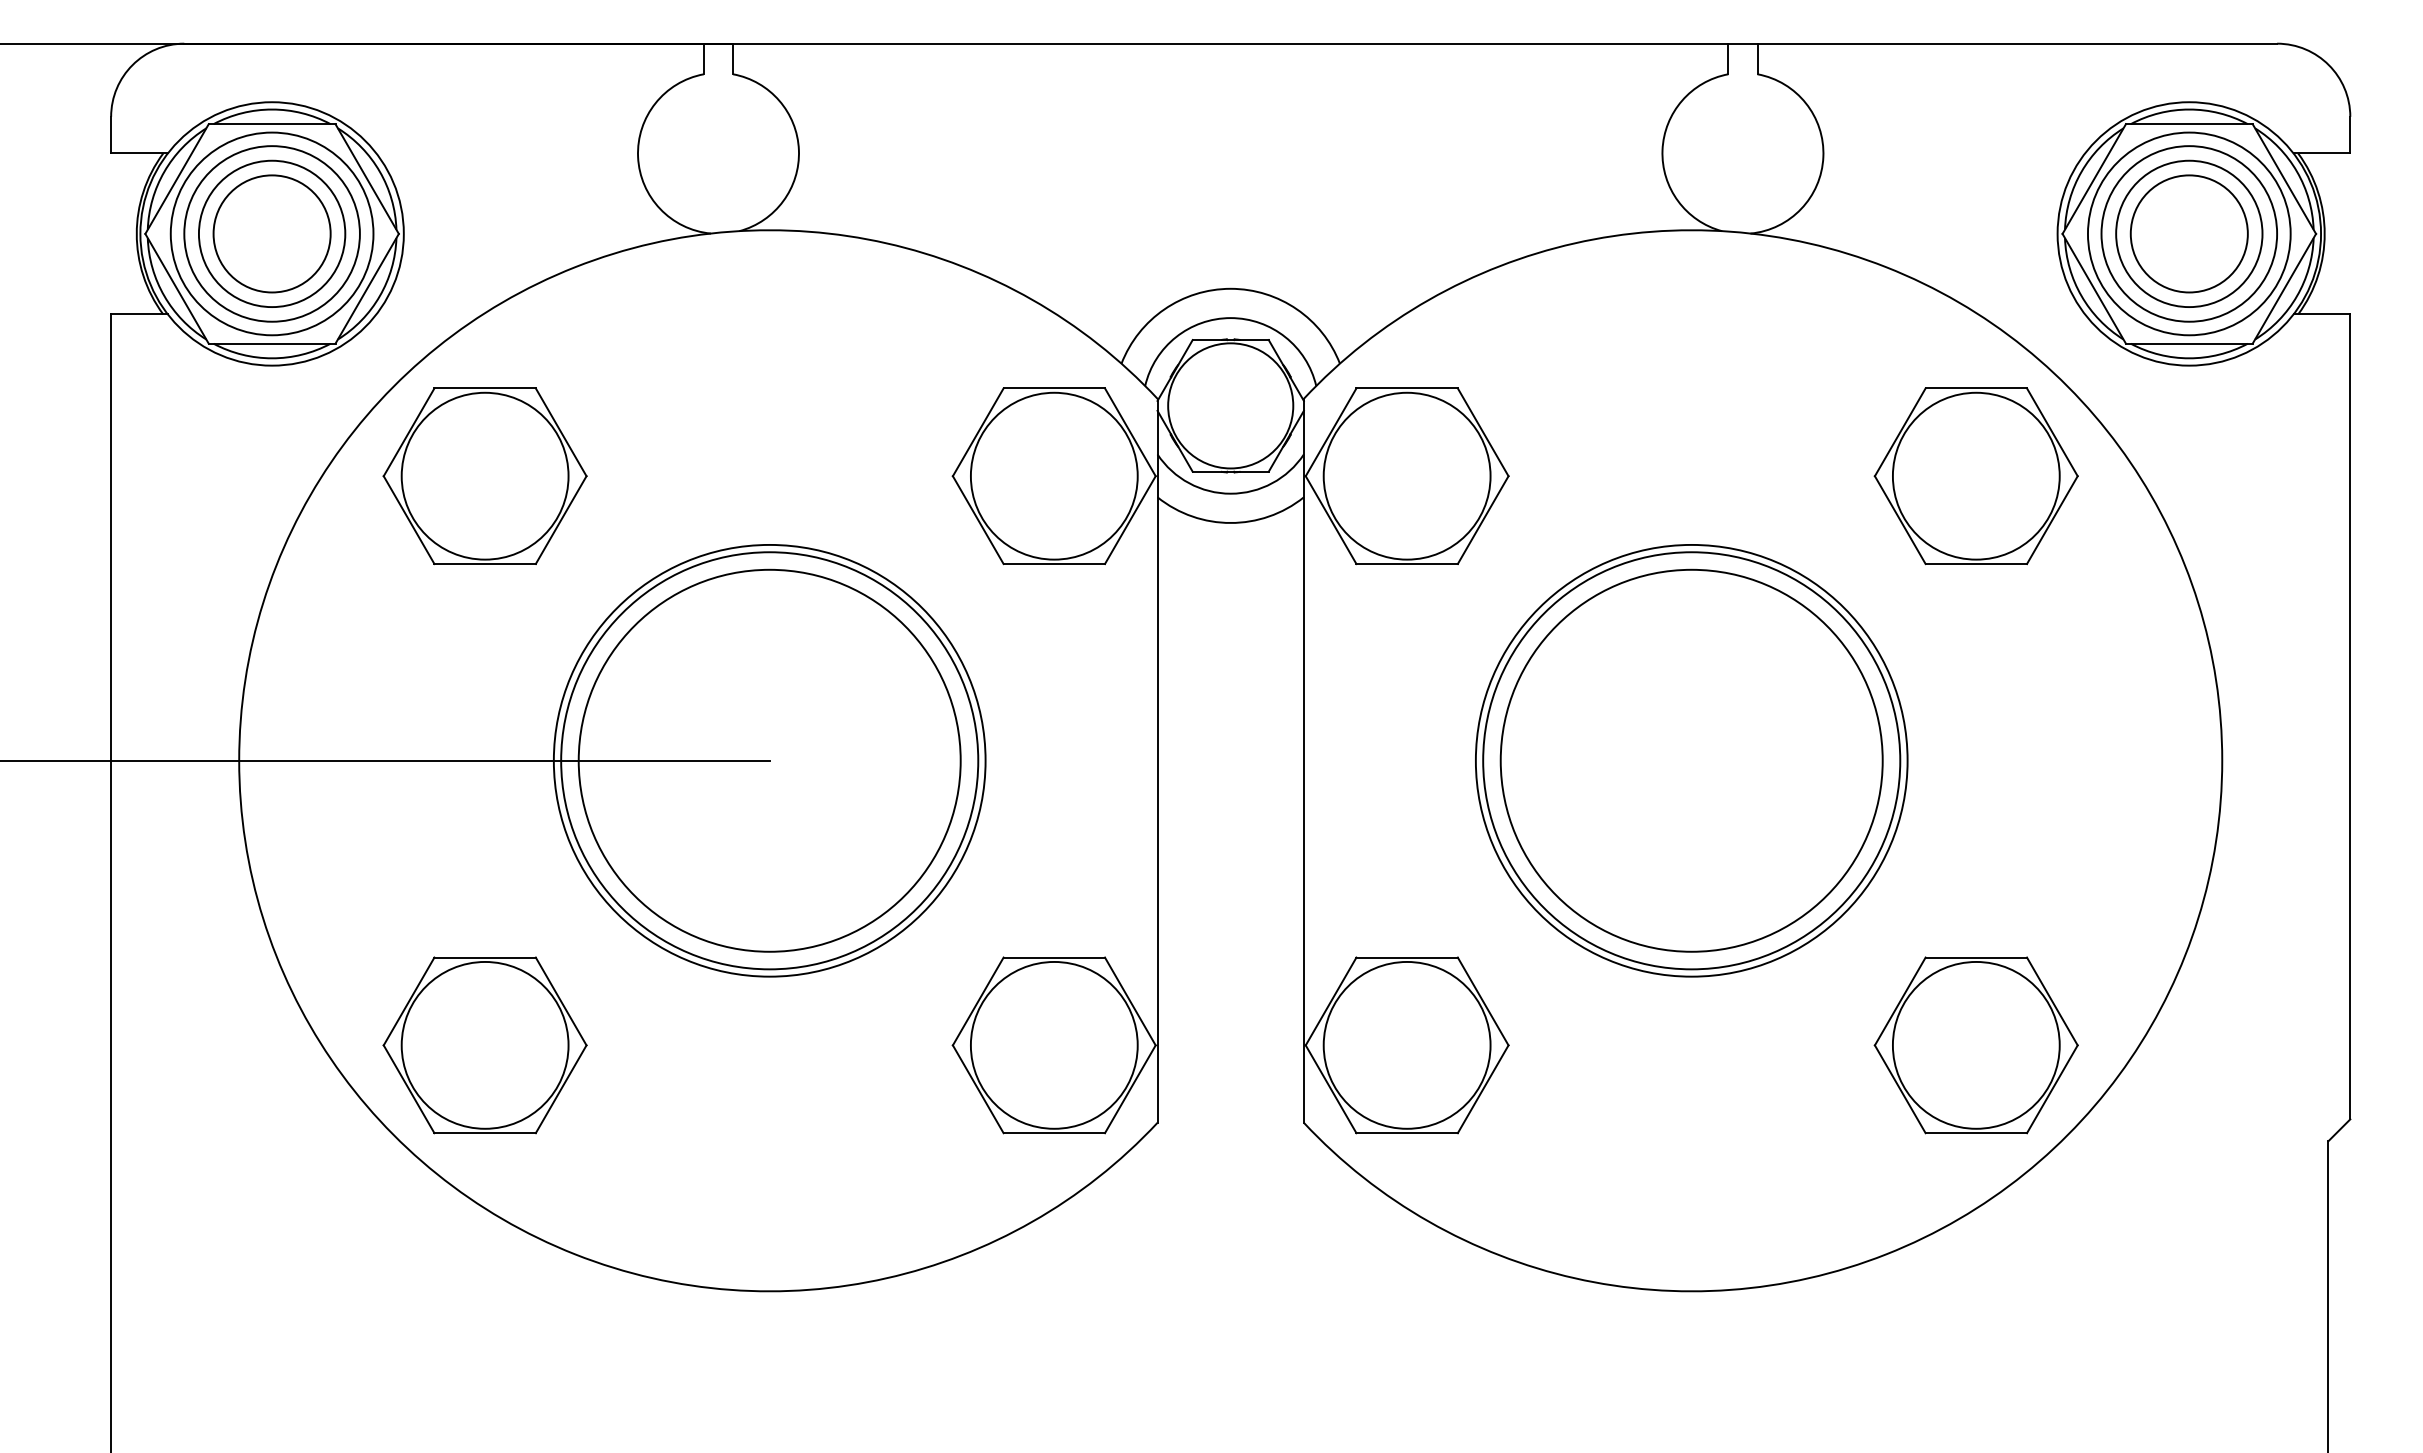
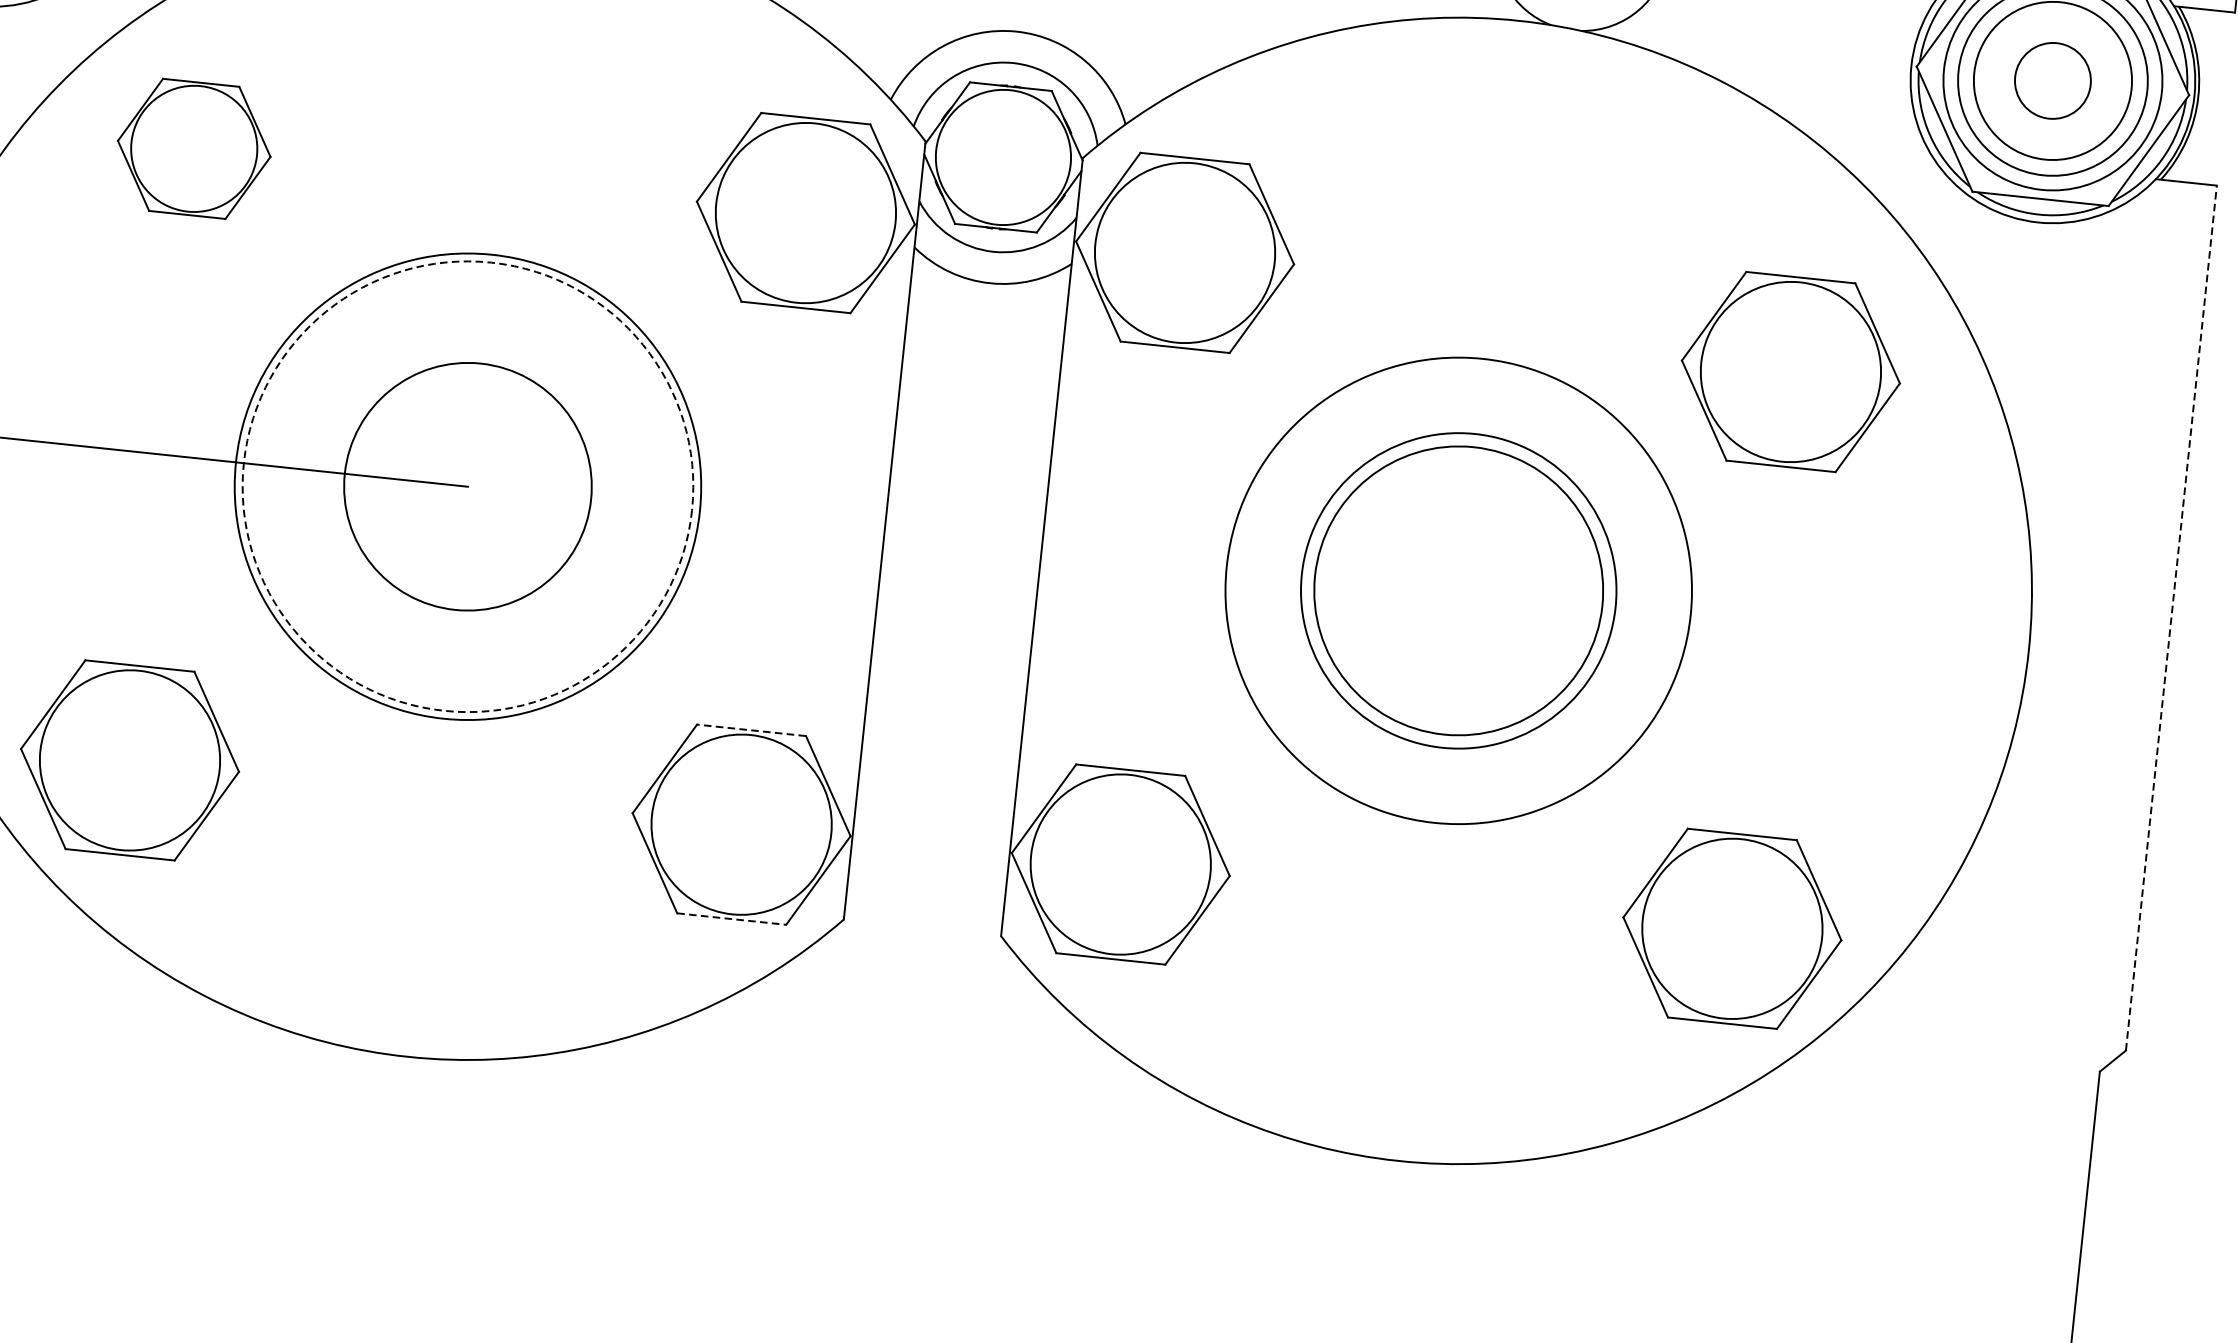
circle: (2188, 233) -> (2052, 80), size x0.6
part: (484, 476) -> (193, 149), size x0.7
part: (1975, 476) -> (1790, 372), moved
line: (2350, 716) -> (2171, 617), solid -> dashed
circle: (769, 760) -> (467, 486), size x0.6
circle: (769, 760) -> (467, 486), solid -> dashed
circle: (1691, 760) -> (1458, 590), size x0.7
circle: (1691, 760) -> (1458, 590), size x0.7
line: (1054, 957) -> (751, 730), solid -> dashed
line: (1054, 1133) -> (731, 919), solid -> dashed

